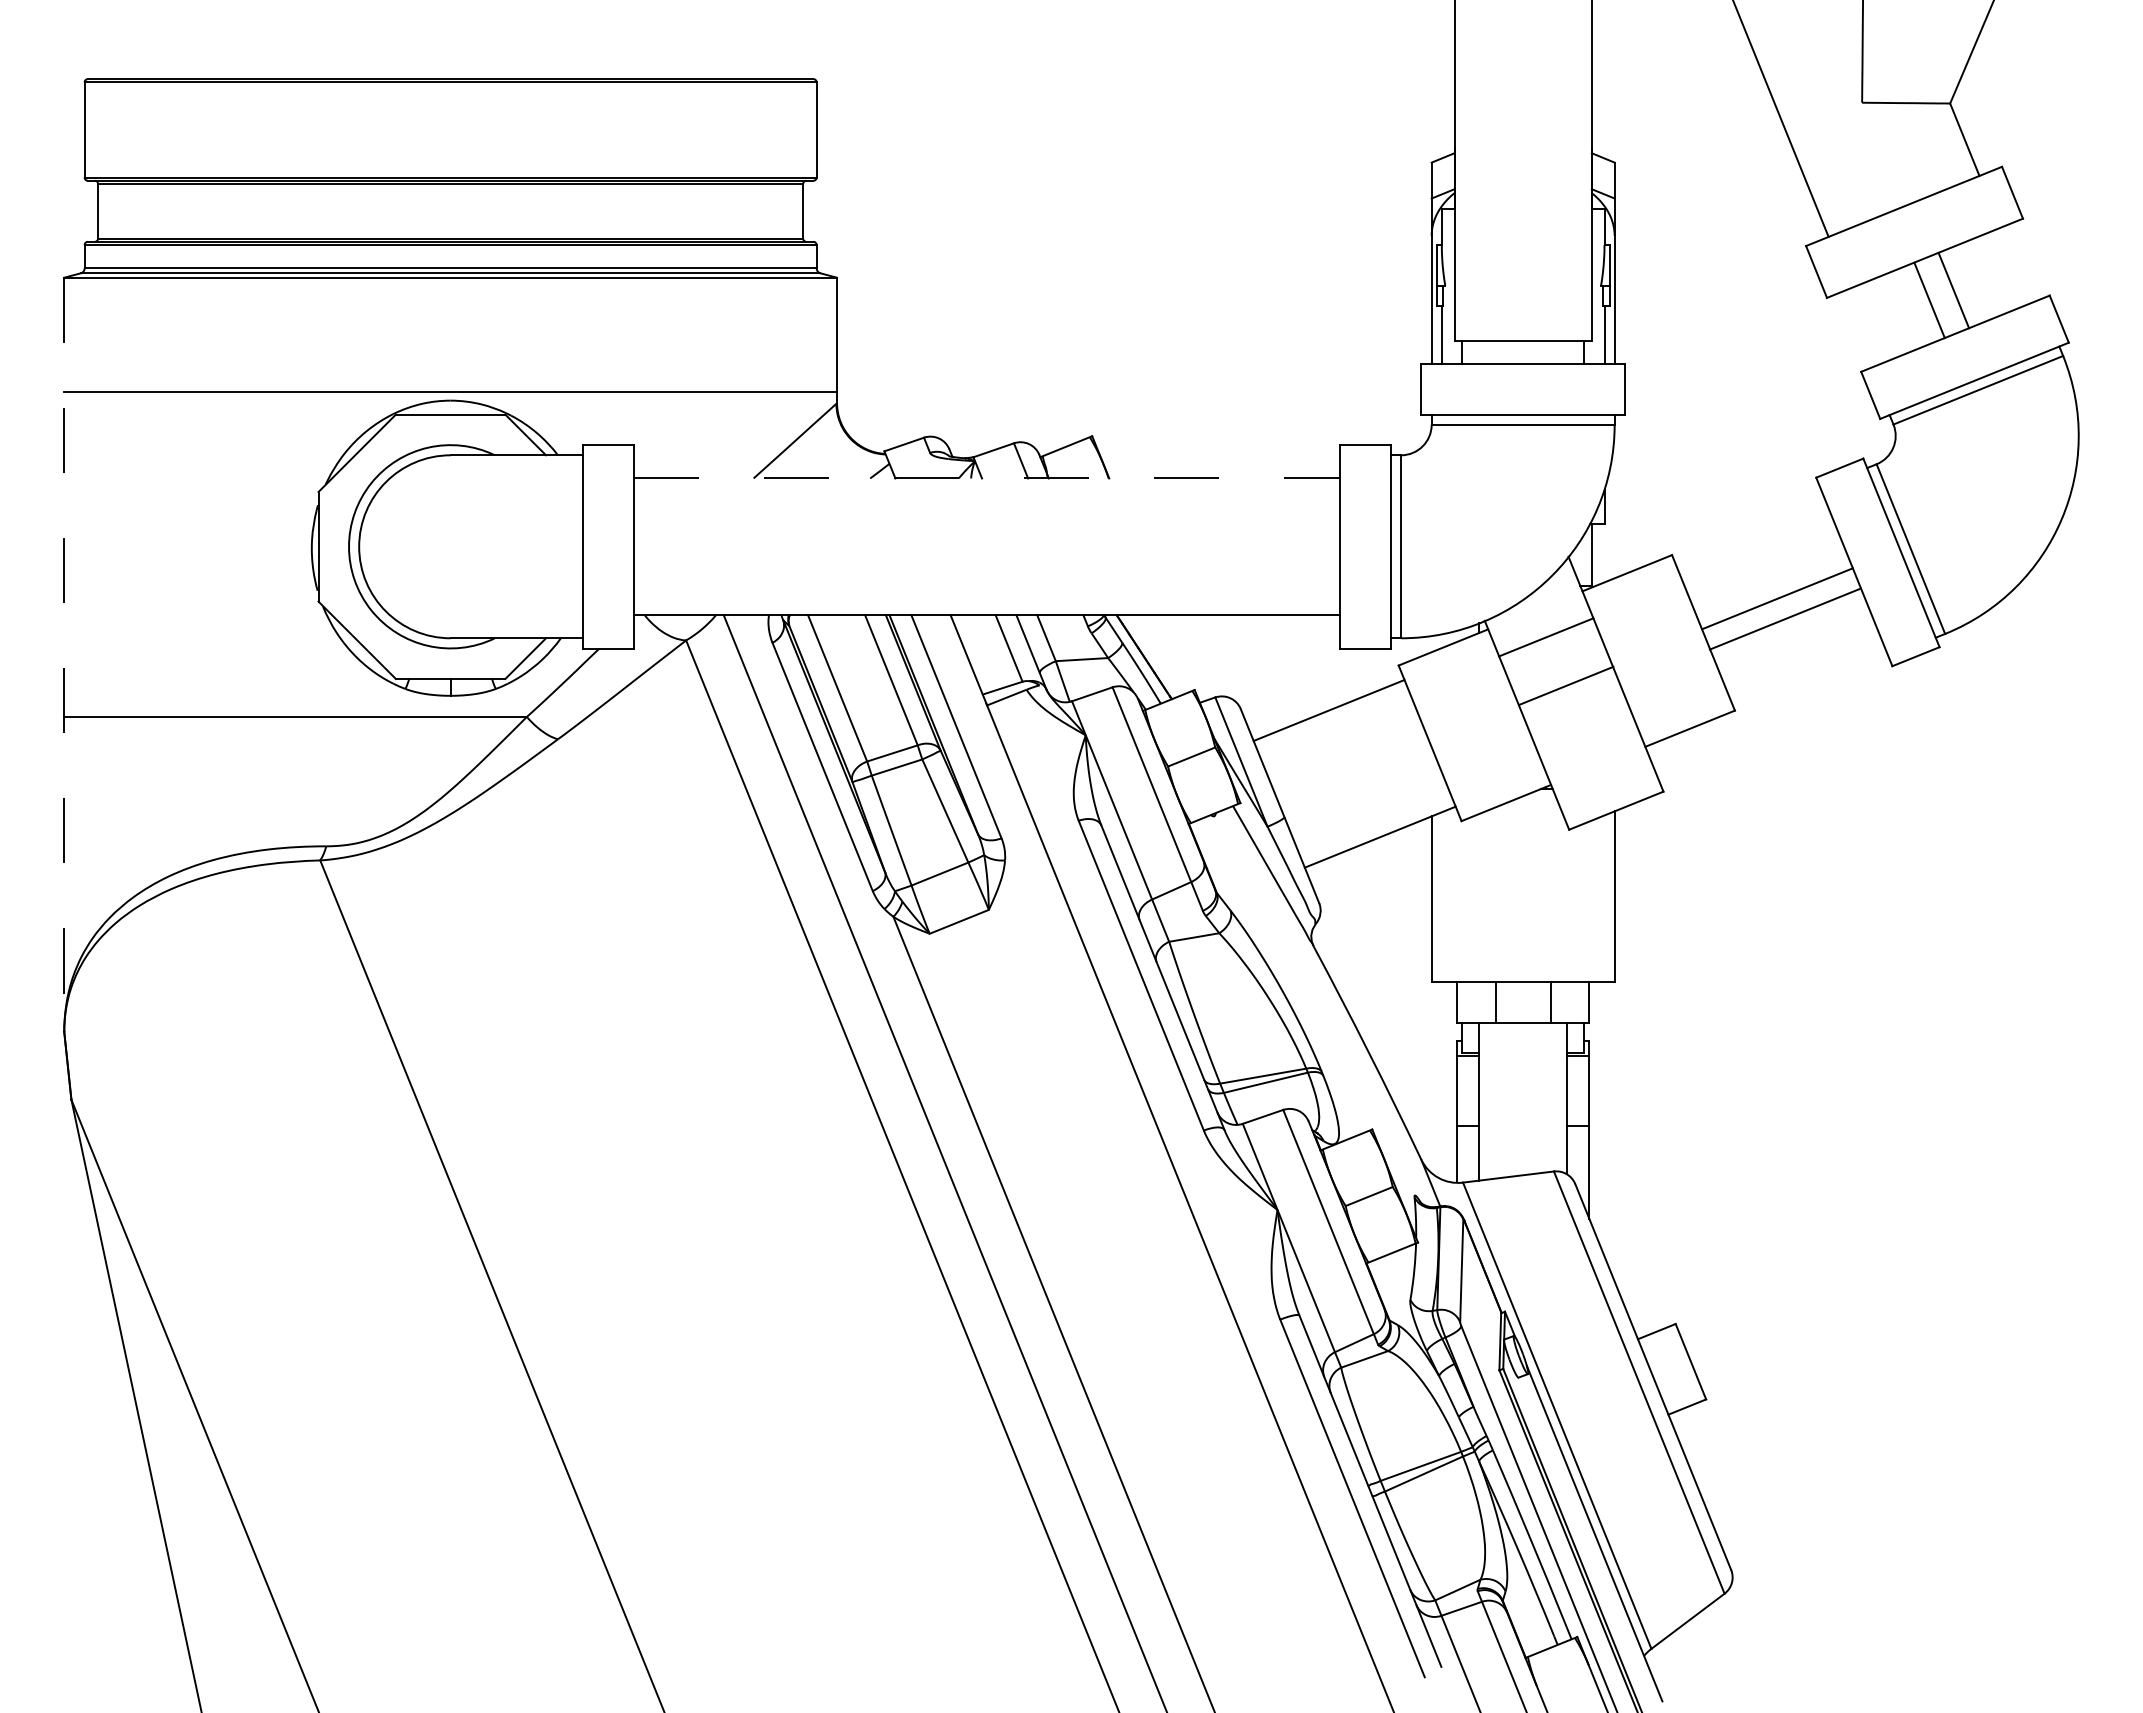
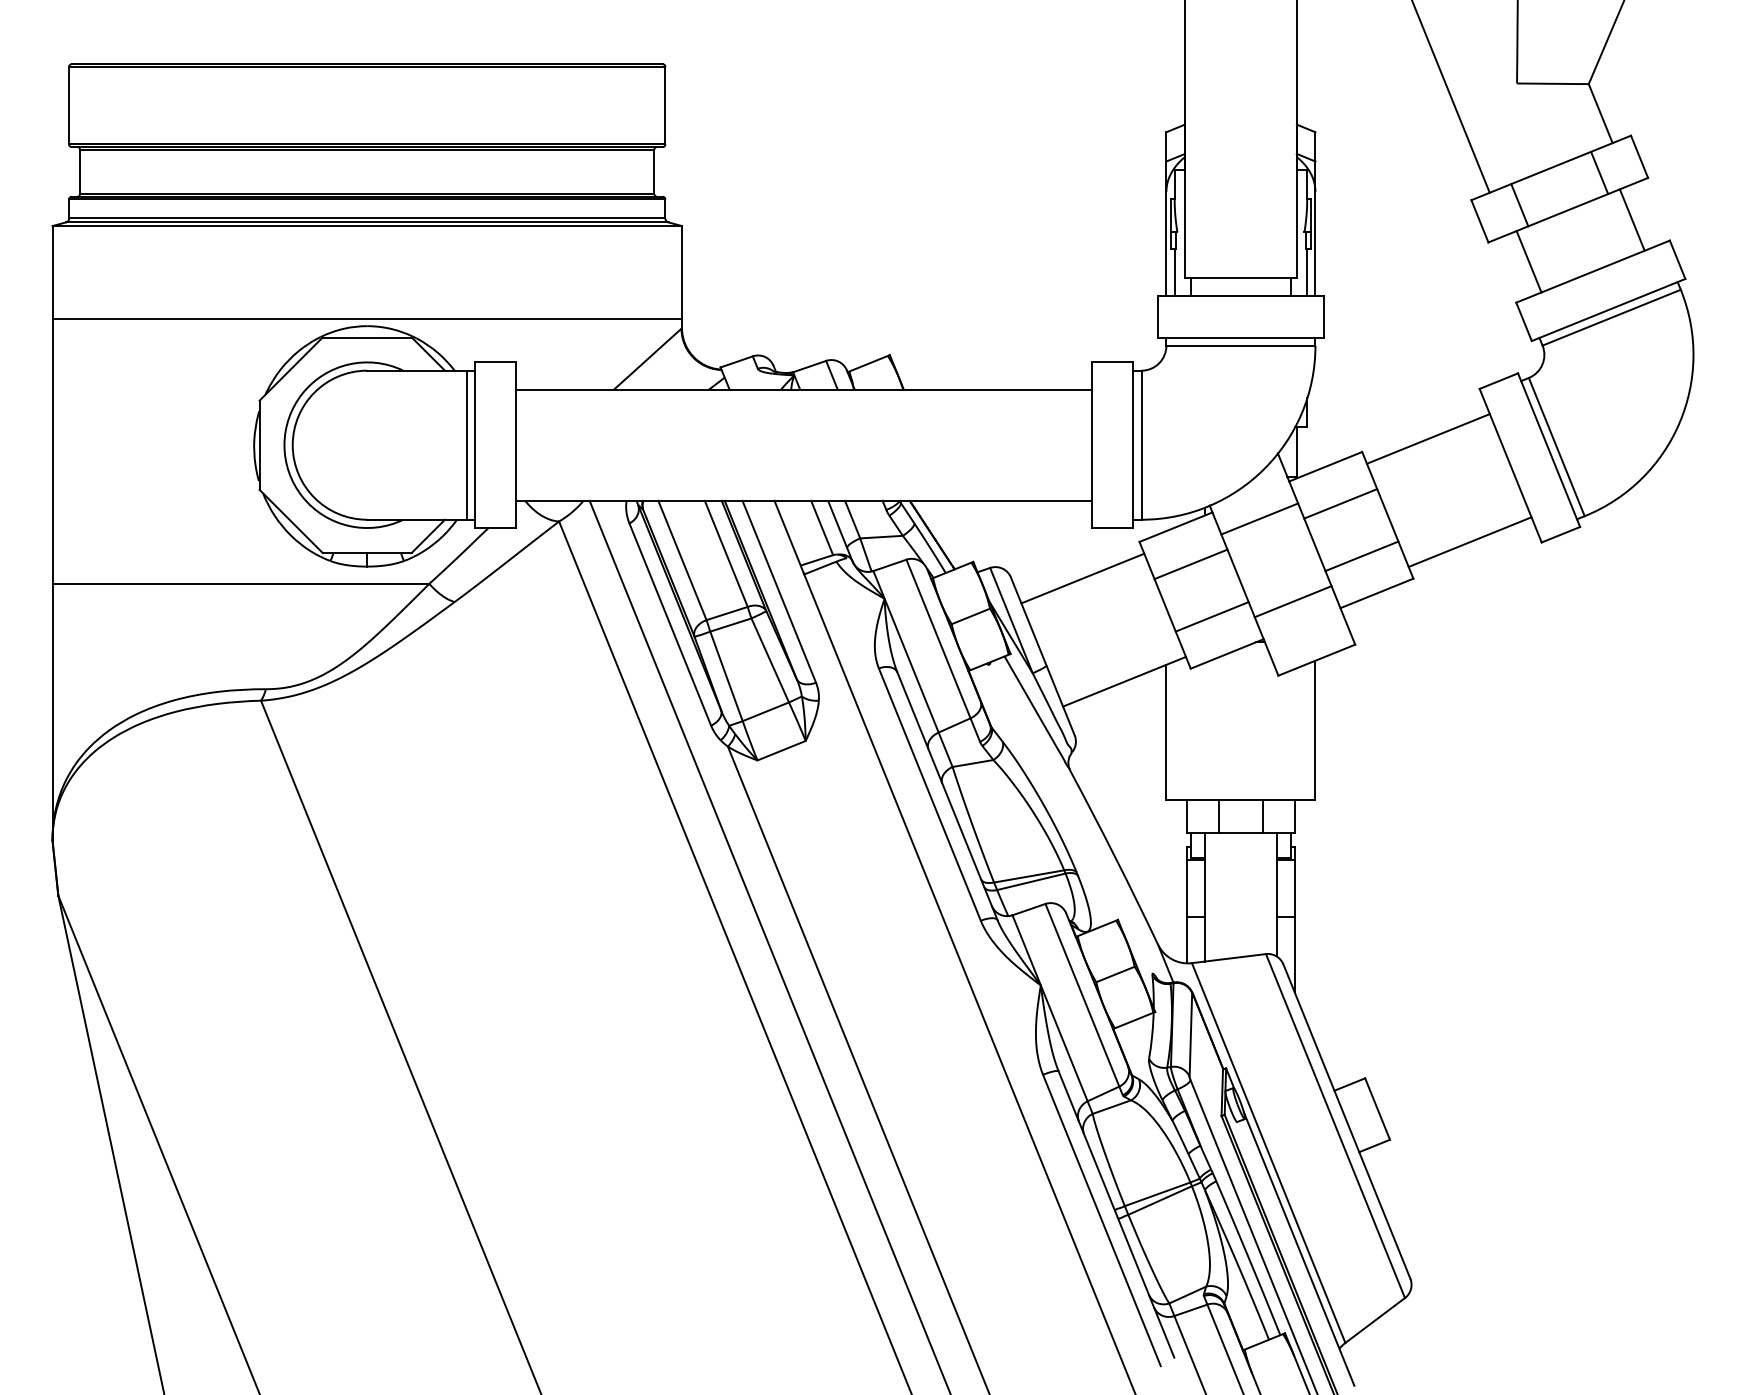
line: (1963, 212) -> (1599, 172), added
line: (1865, 252) -> (1519, 205), added
line: (1953, 290) -> (1528, 261), moved
line: (1929, 300) -> (1632, 220), moved
line: (987, 478) -> (804, 389), dashed -> solid
line: (572, 546) -> (466, 444), added
line: (1777, 598) -> (1470, 541), moved
line: (1645, 618) -> (1340, 503), added
line: (1784, 618) -> (1427, 438), moved
line: (64, 655) -> (52, 533), dashed -> solid
line: (1671, 683) -> (1361, 556), added
line: (1566, 685) -> (1293, 601), moved
line: (1461, 692) -> (1190, 563), added
line: (1487, 757) -> (1211, 616), added

